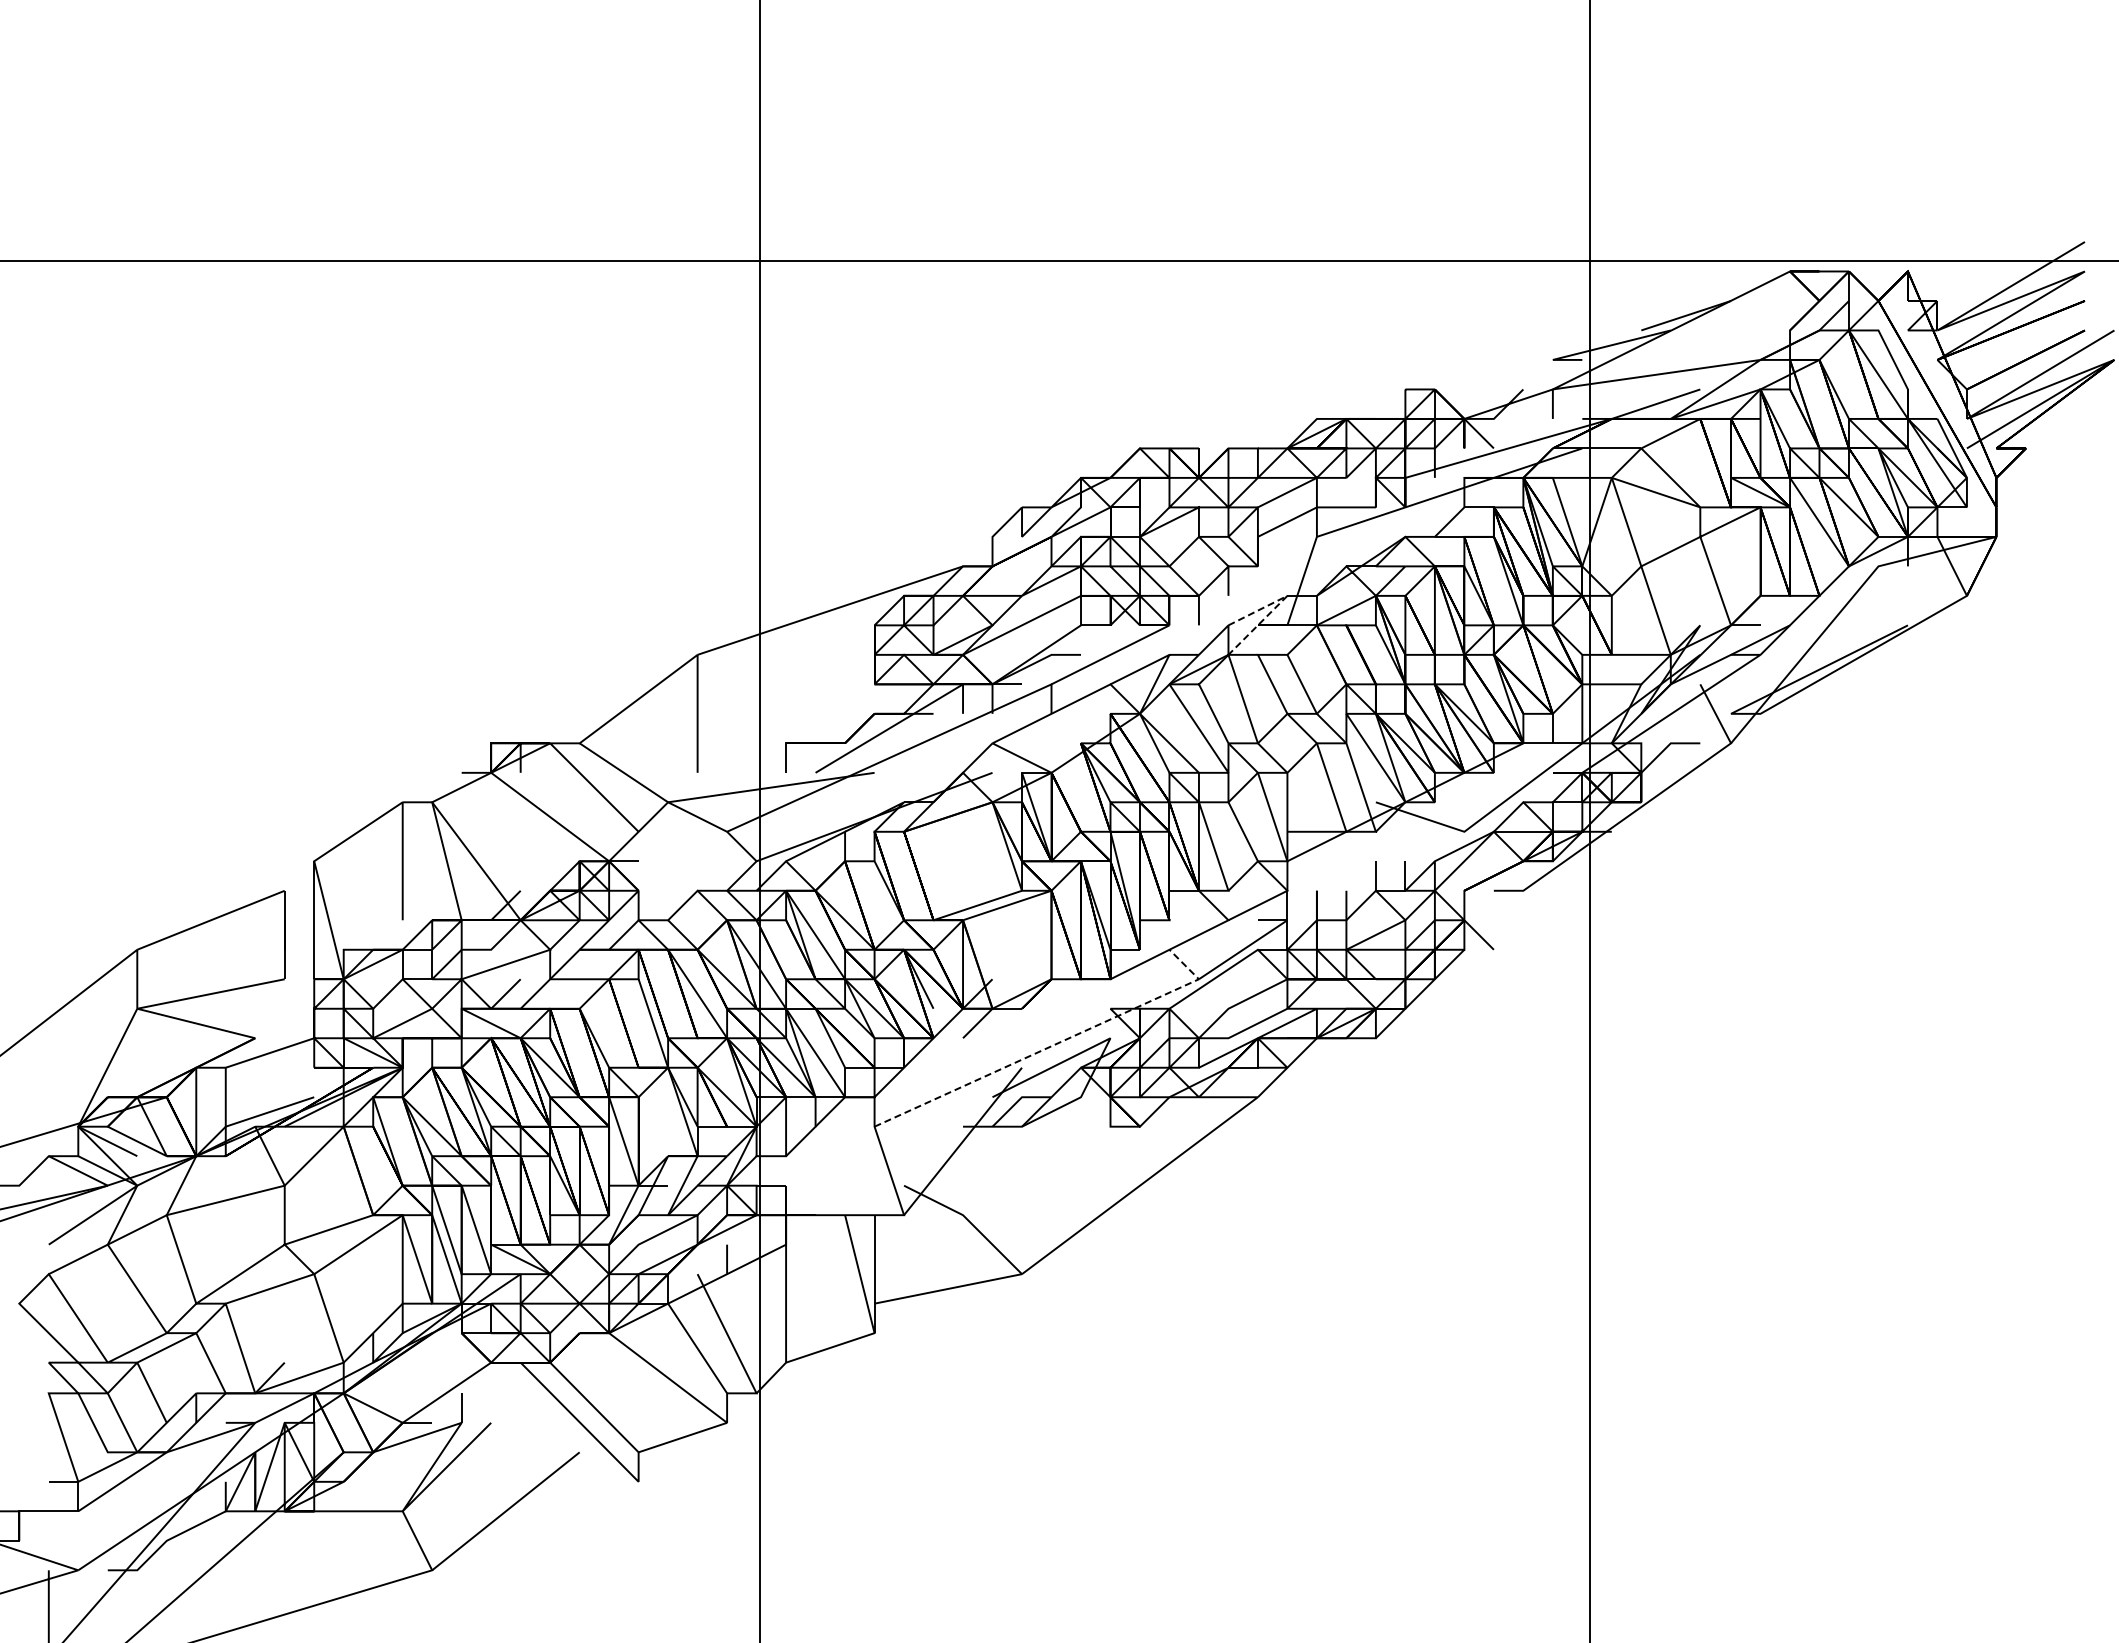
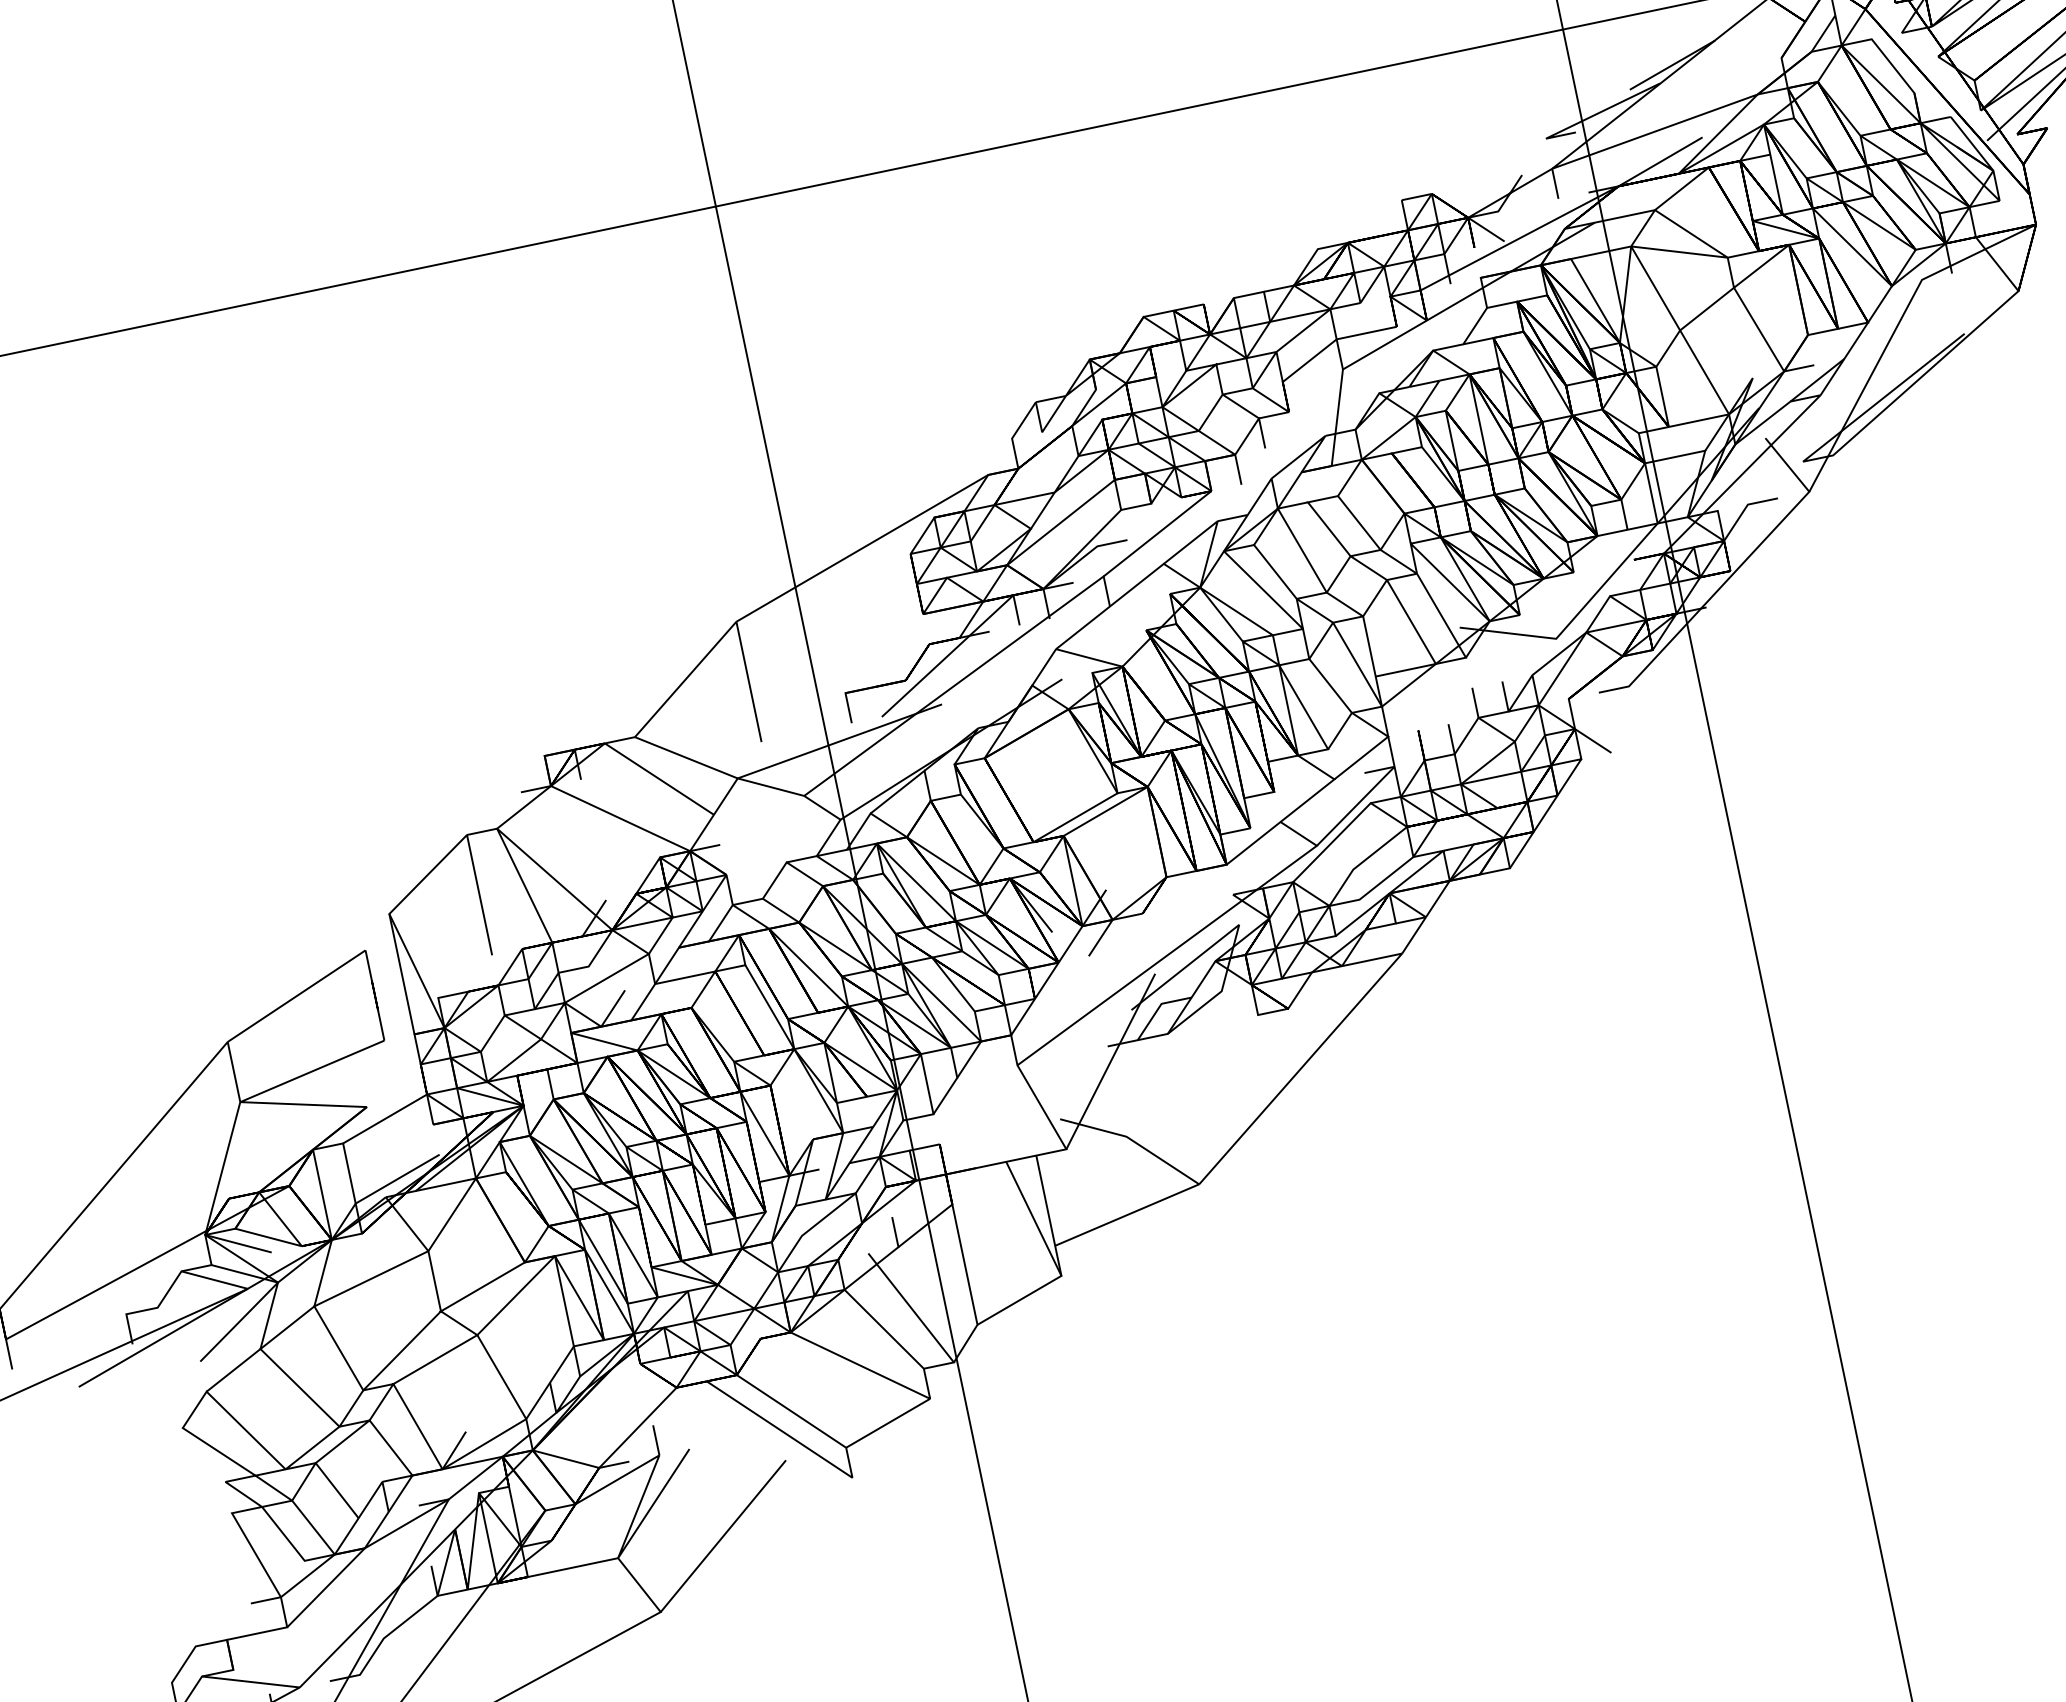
line: (1281, 602) -> (1320, 443), dashed -> solid
line: (1056, 1044) -> (1185, 942), dashed -> solid

